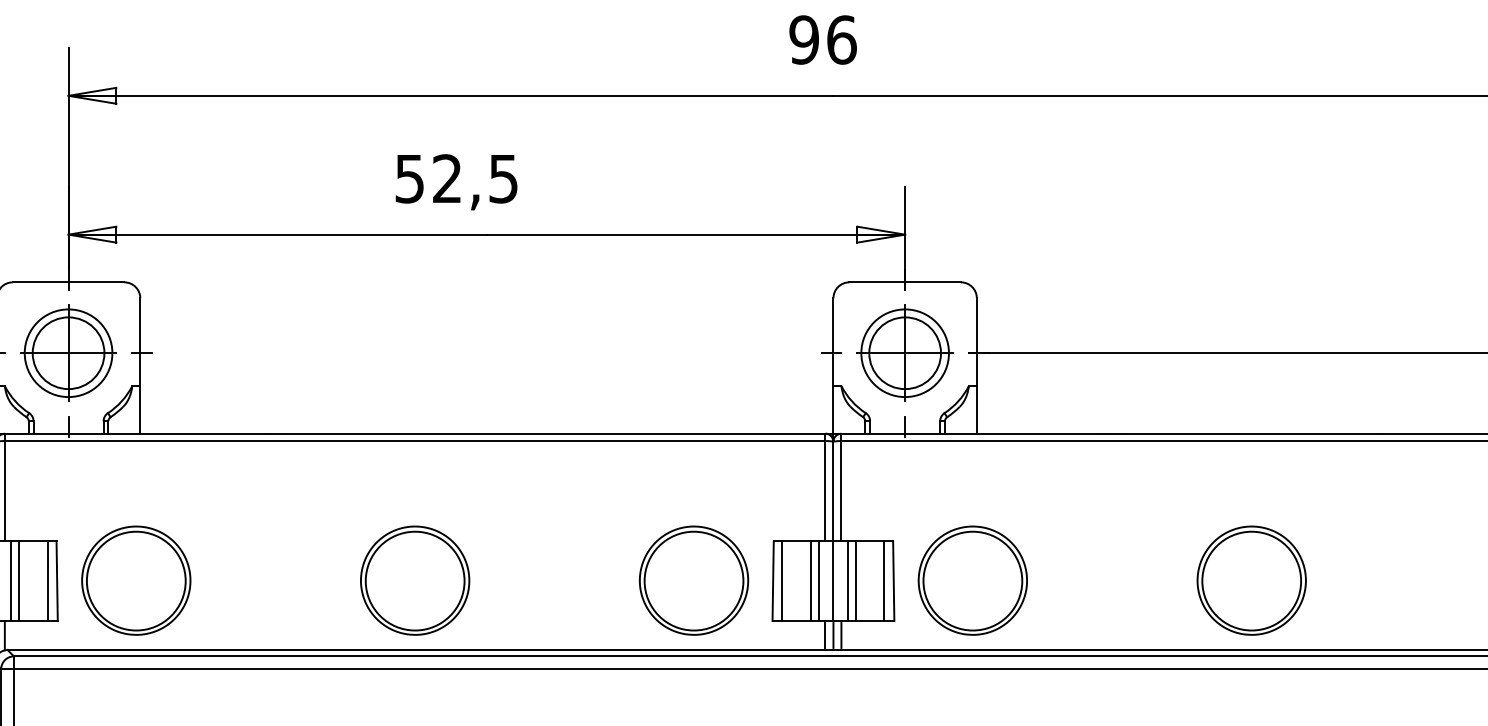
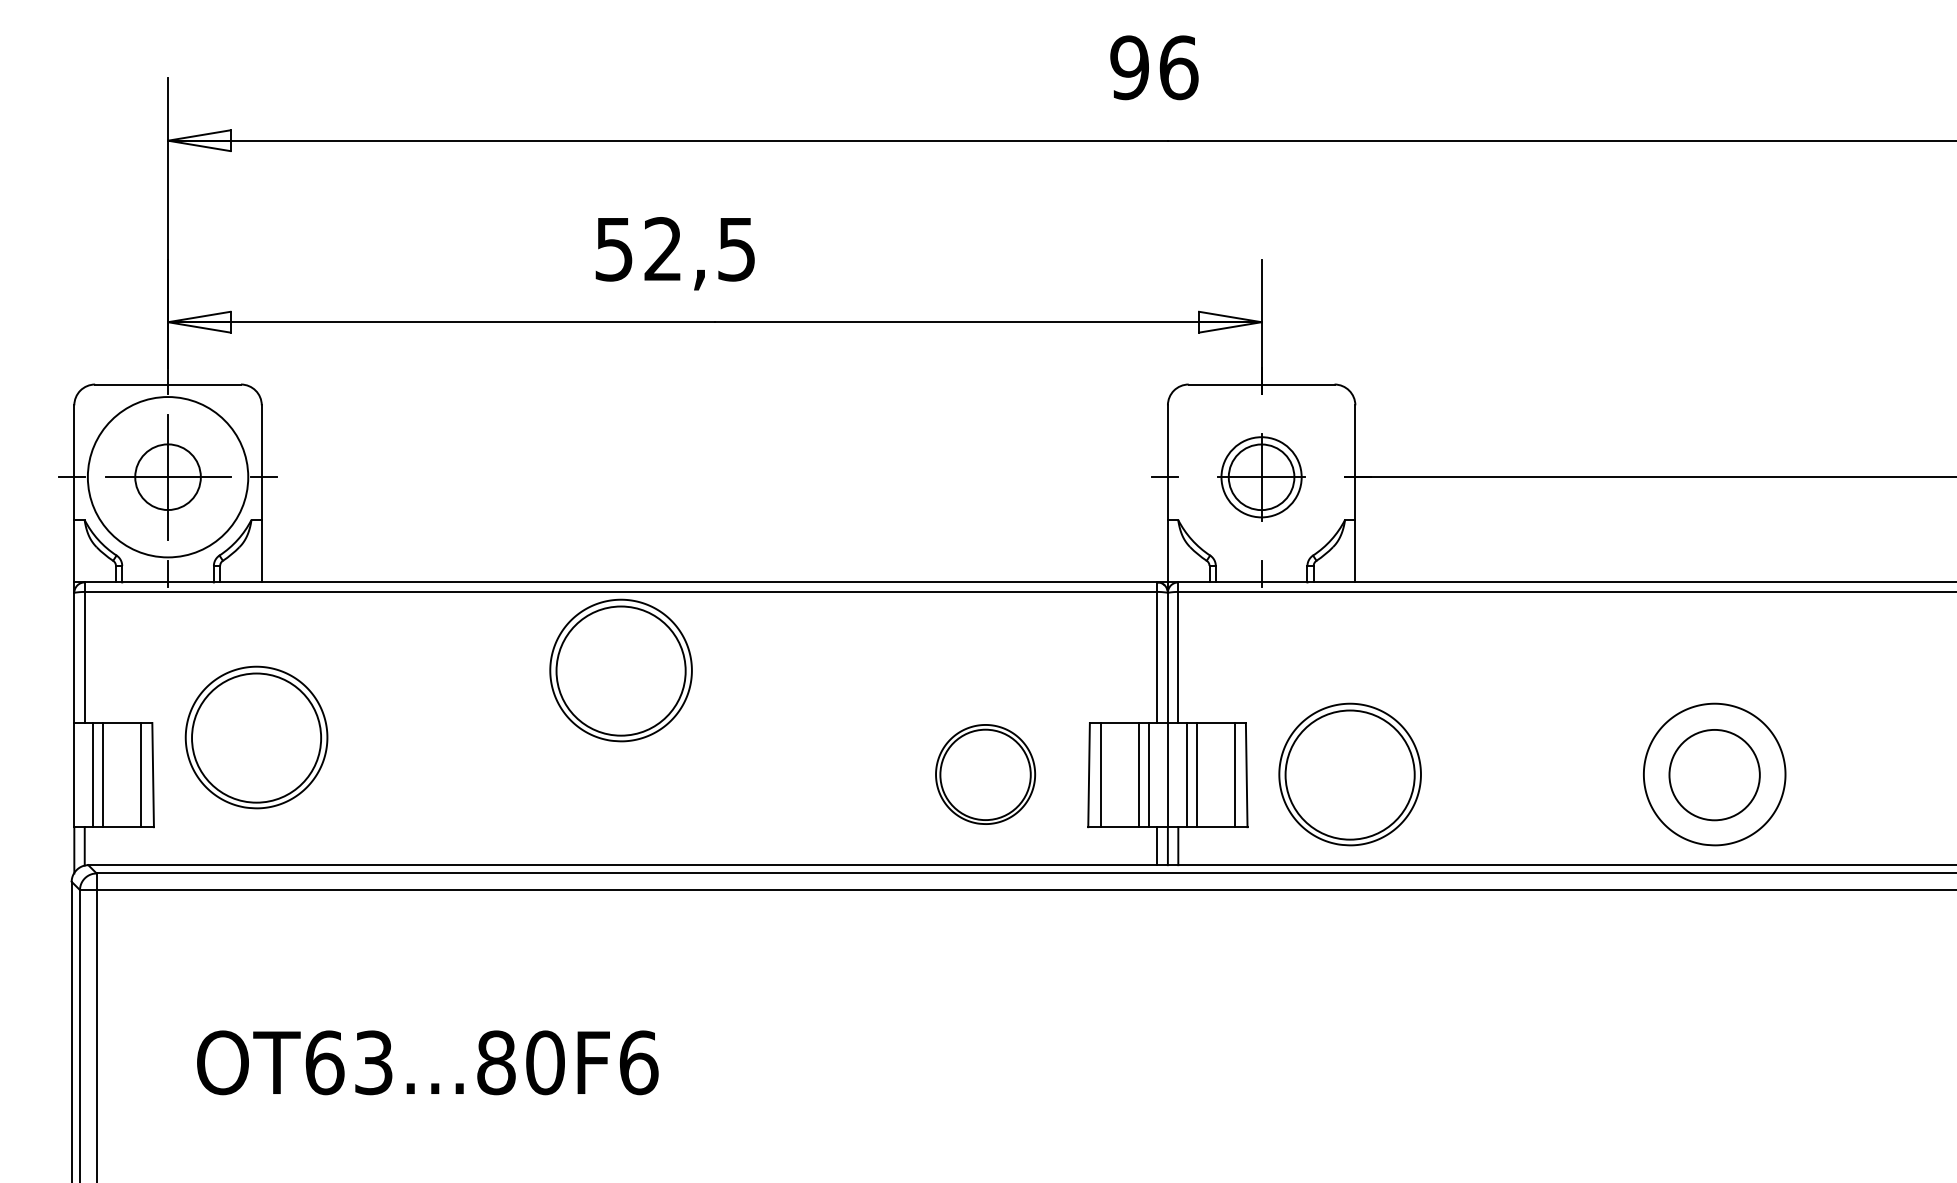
circle: (68, 352) -> (167, 476), size x1.4
circle: (68, 353) -> (167, 477), size x0.7
part: (905, 353) -> (1261, 477), size x0.7
part: (136, 580) -> (256, 737), moved
part: (414, 580) -> (620, 670), moved
part: (693, 580) -> (985, 774), size x0.7
circle: (1251, 580) -> (1714, 774), size x0.7

